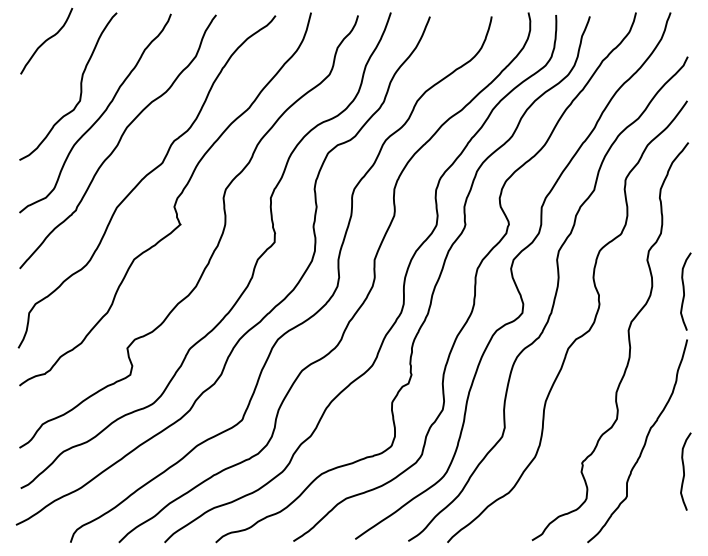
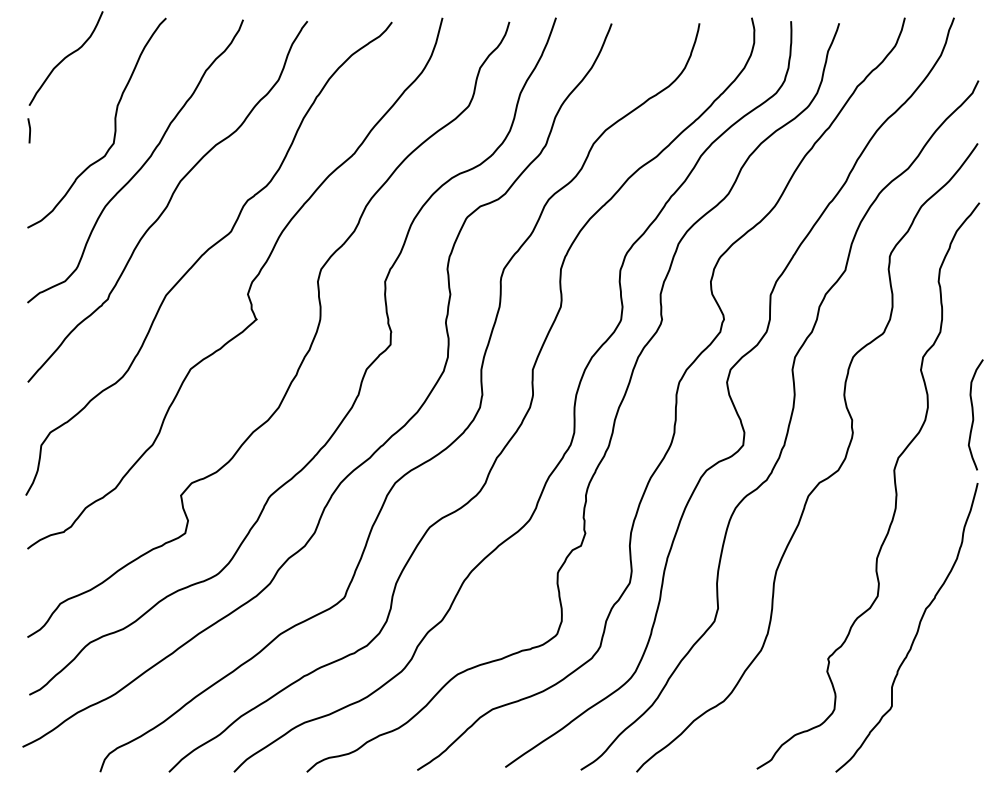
line: (20, 91) -> (28, 130), added
curve: (684, 471) -> (973, 670), removed

